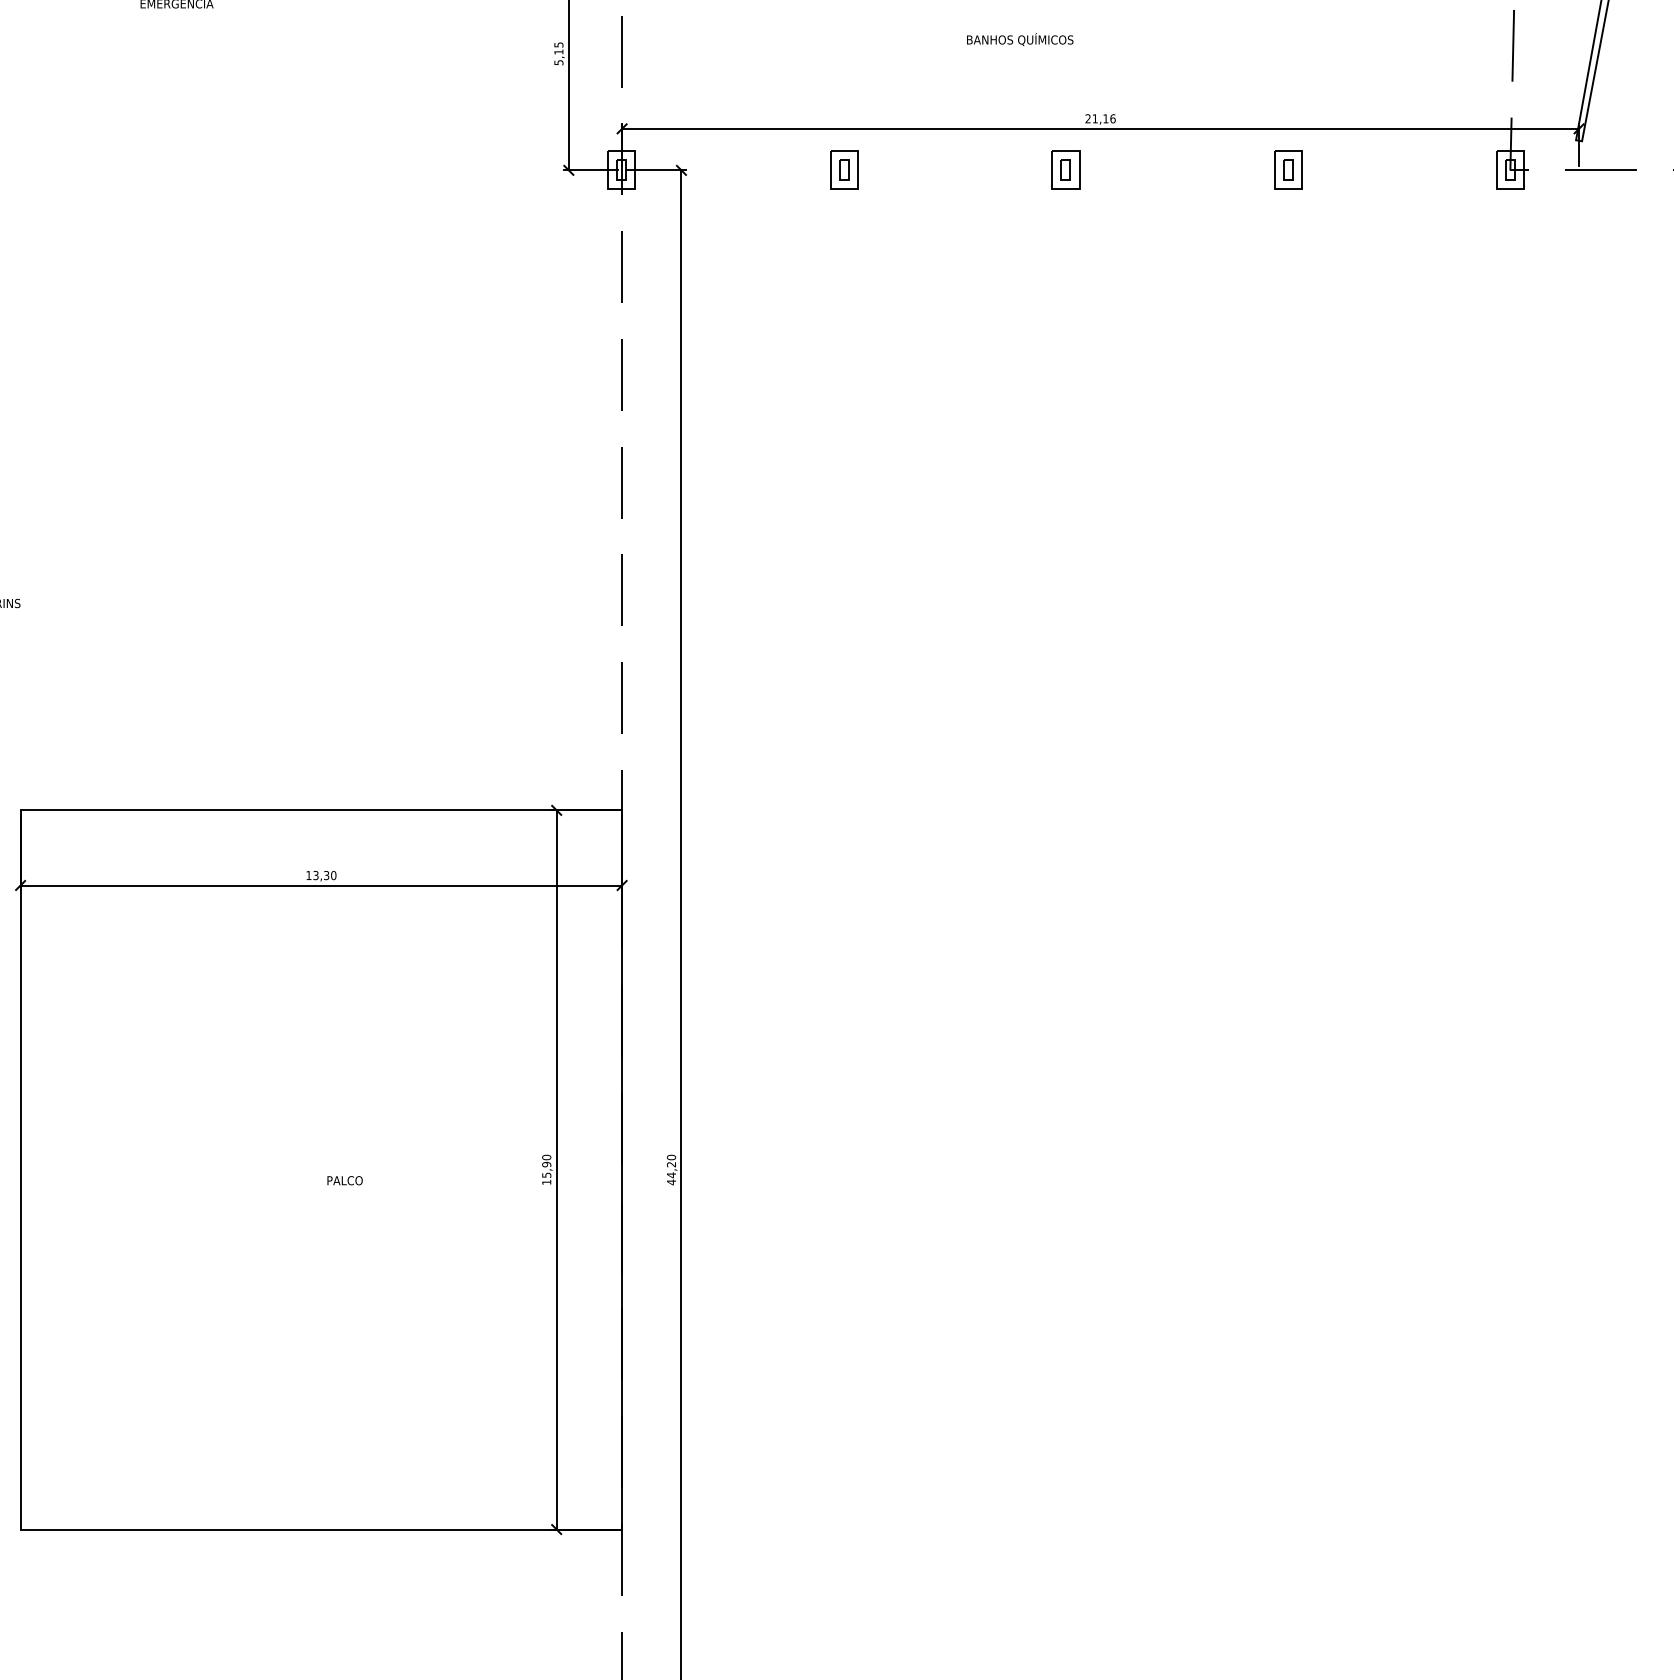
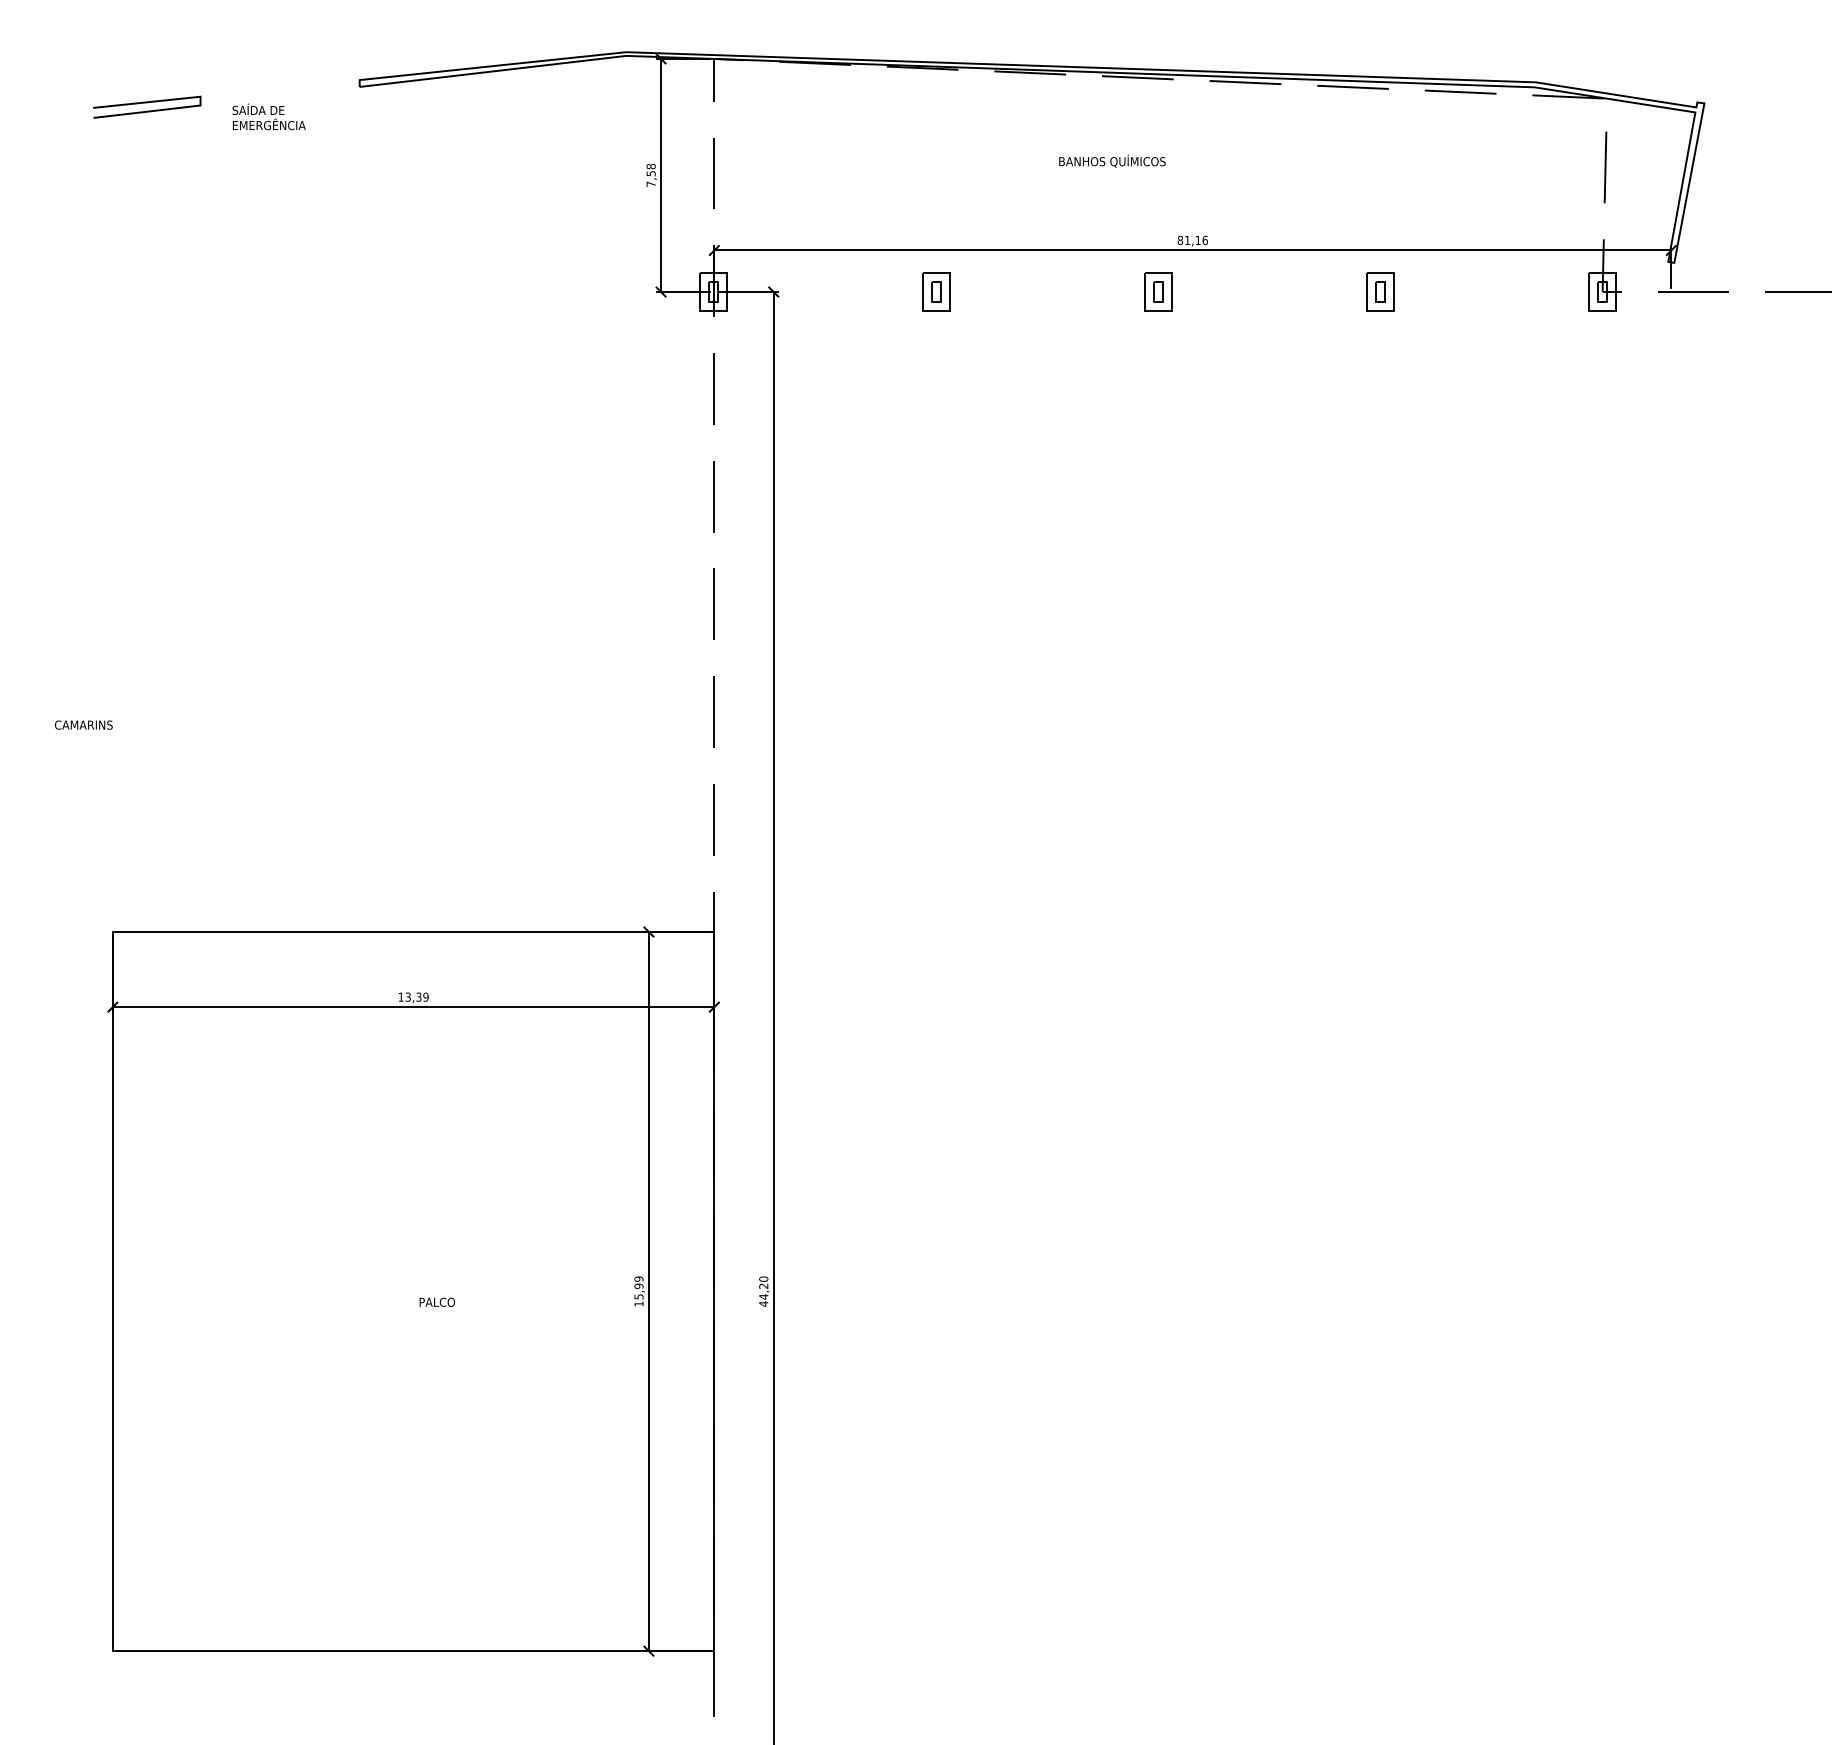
text: (558, 52) -> (650, 174), 5,15 -> 7,58
text: (1088, 118) -> (1180, 240), 21,16 -> 81,16
text: (333, 875) -> (425, 997), 13,30 -> 13,39
text: (546, 1156) -> (638, 1278), 15,90 -> 15,99

